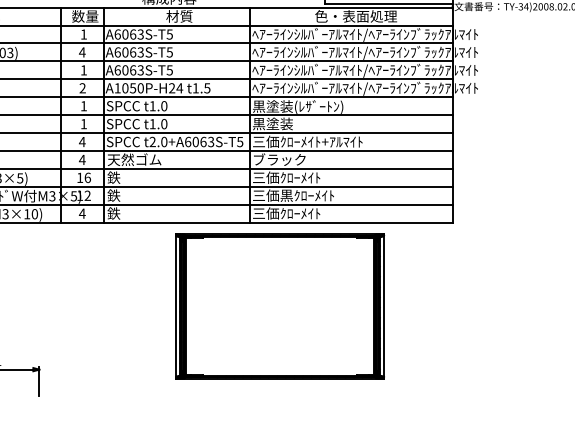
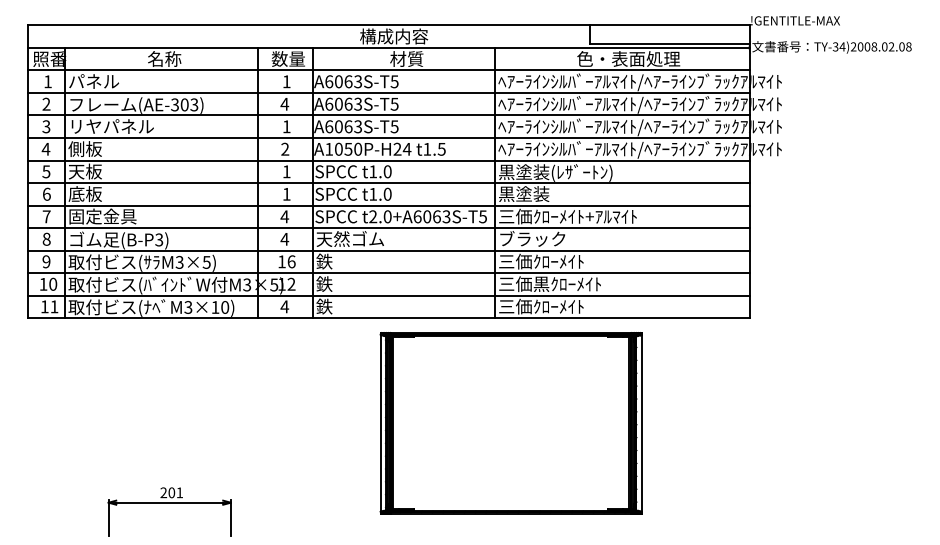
part: (279, 306) -> (510, 423), moved

